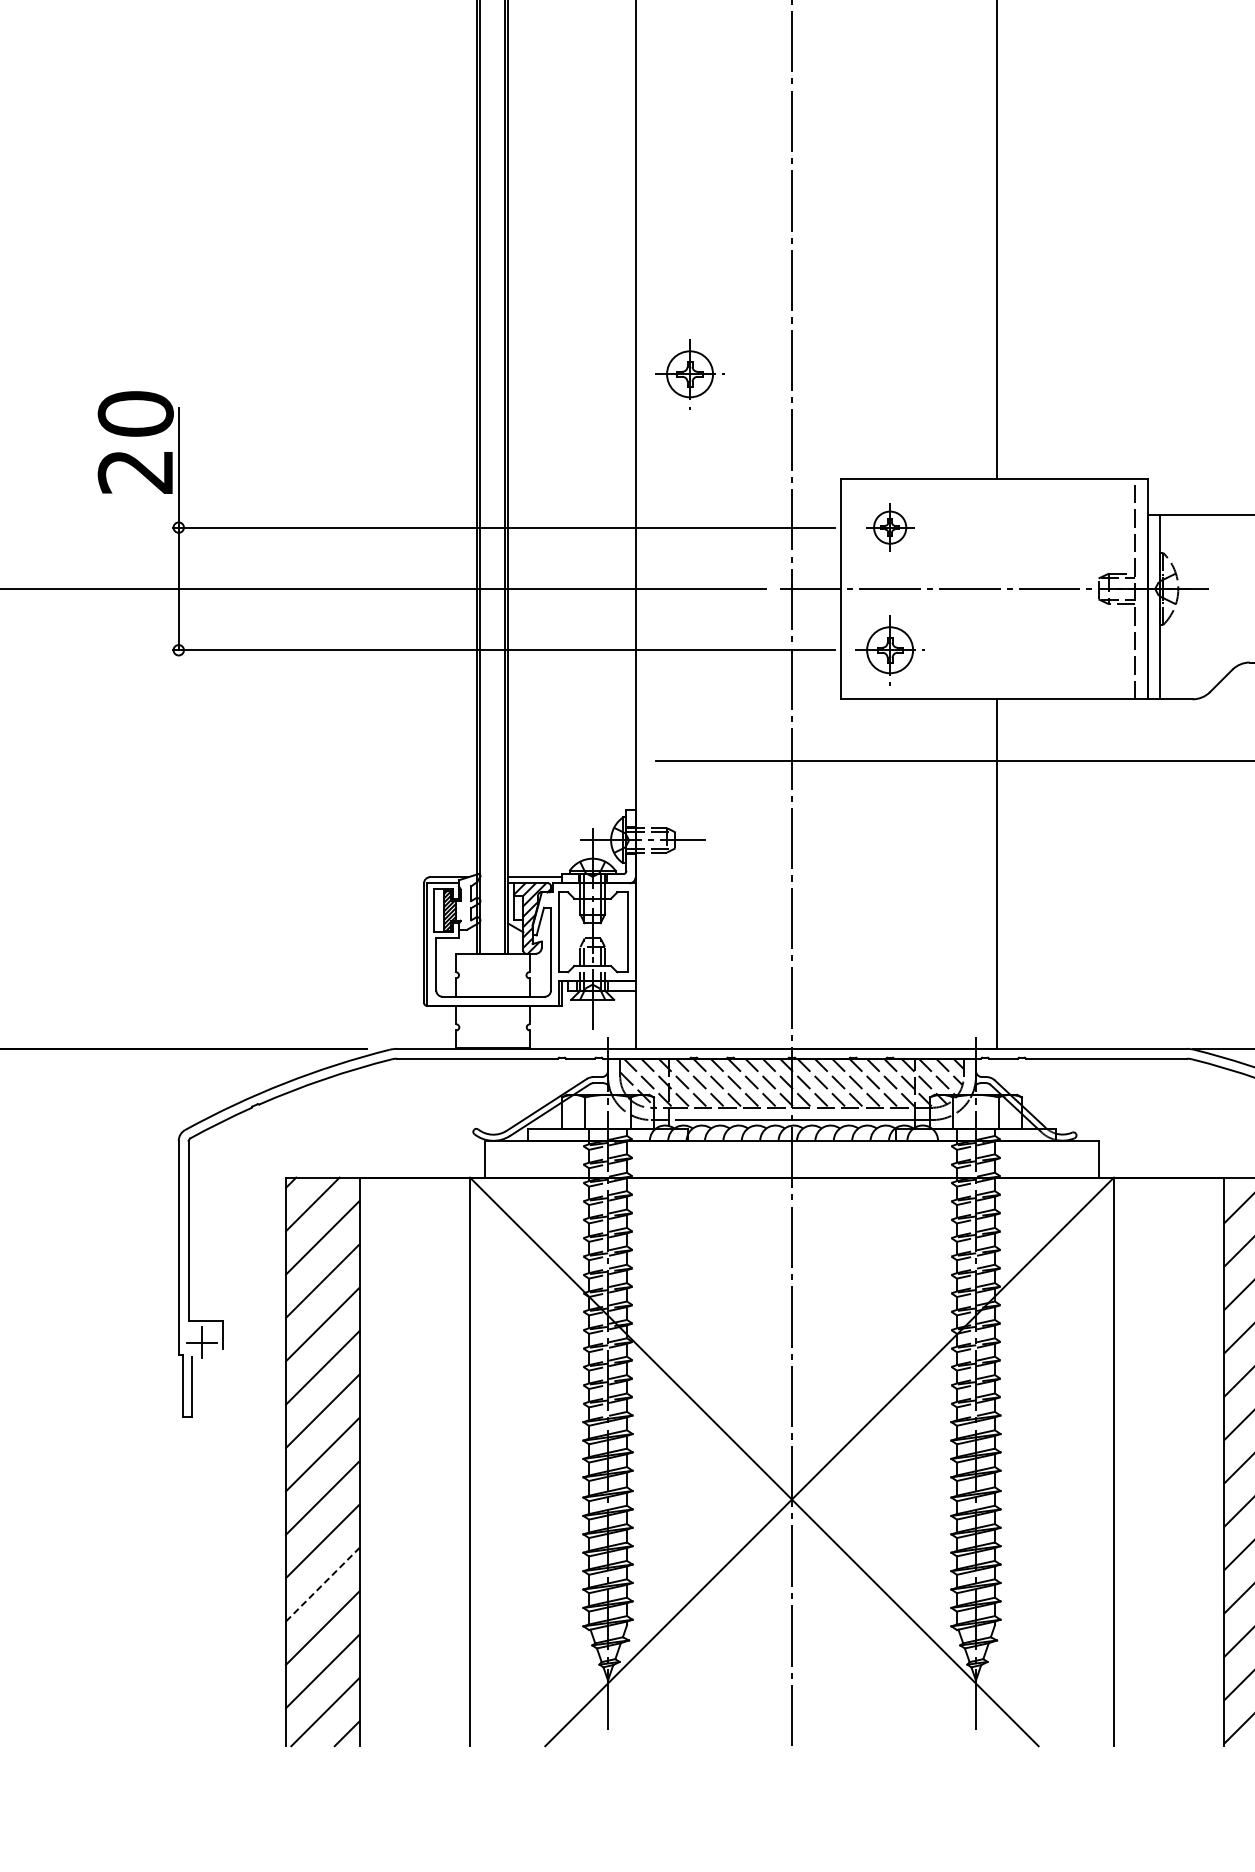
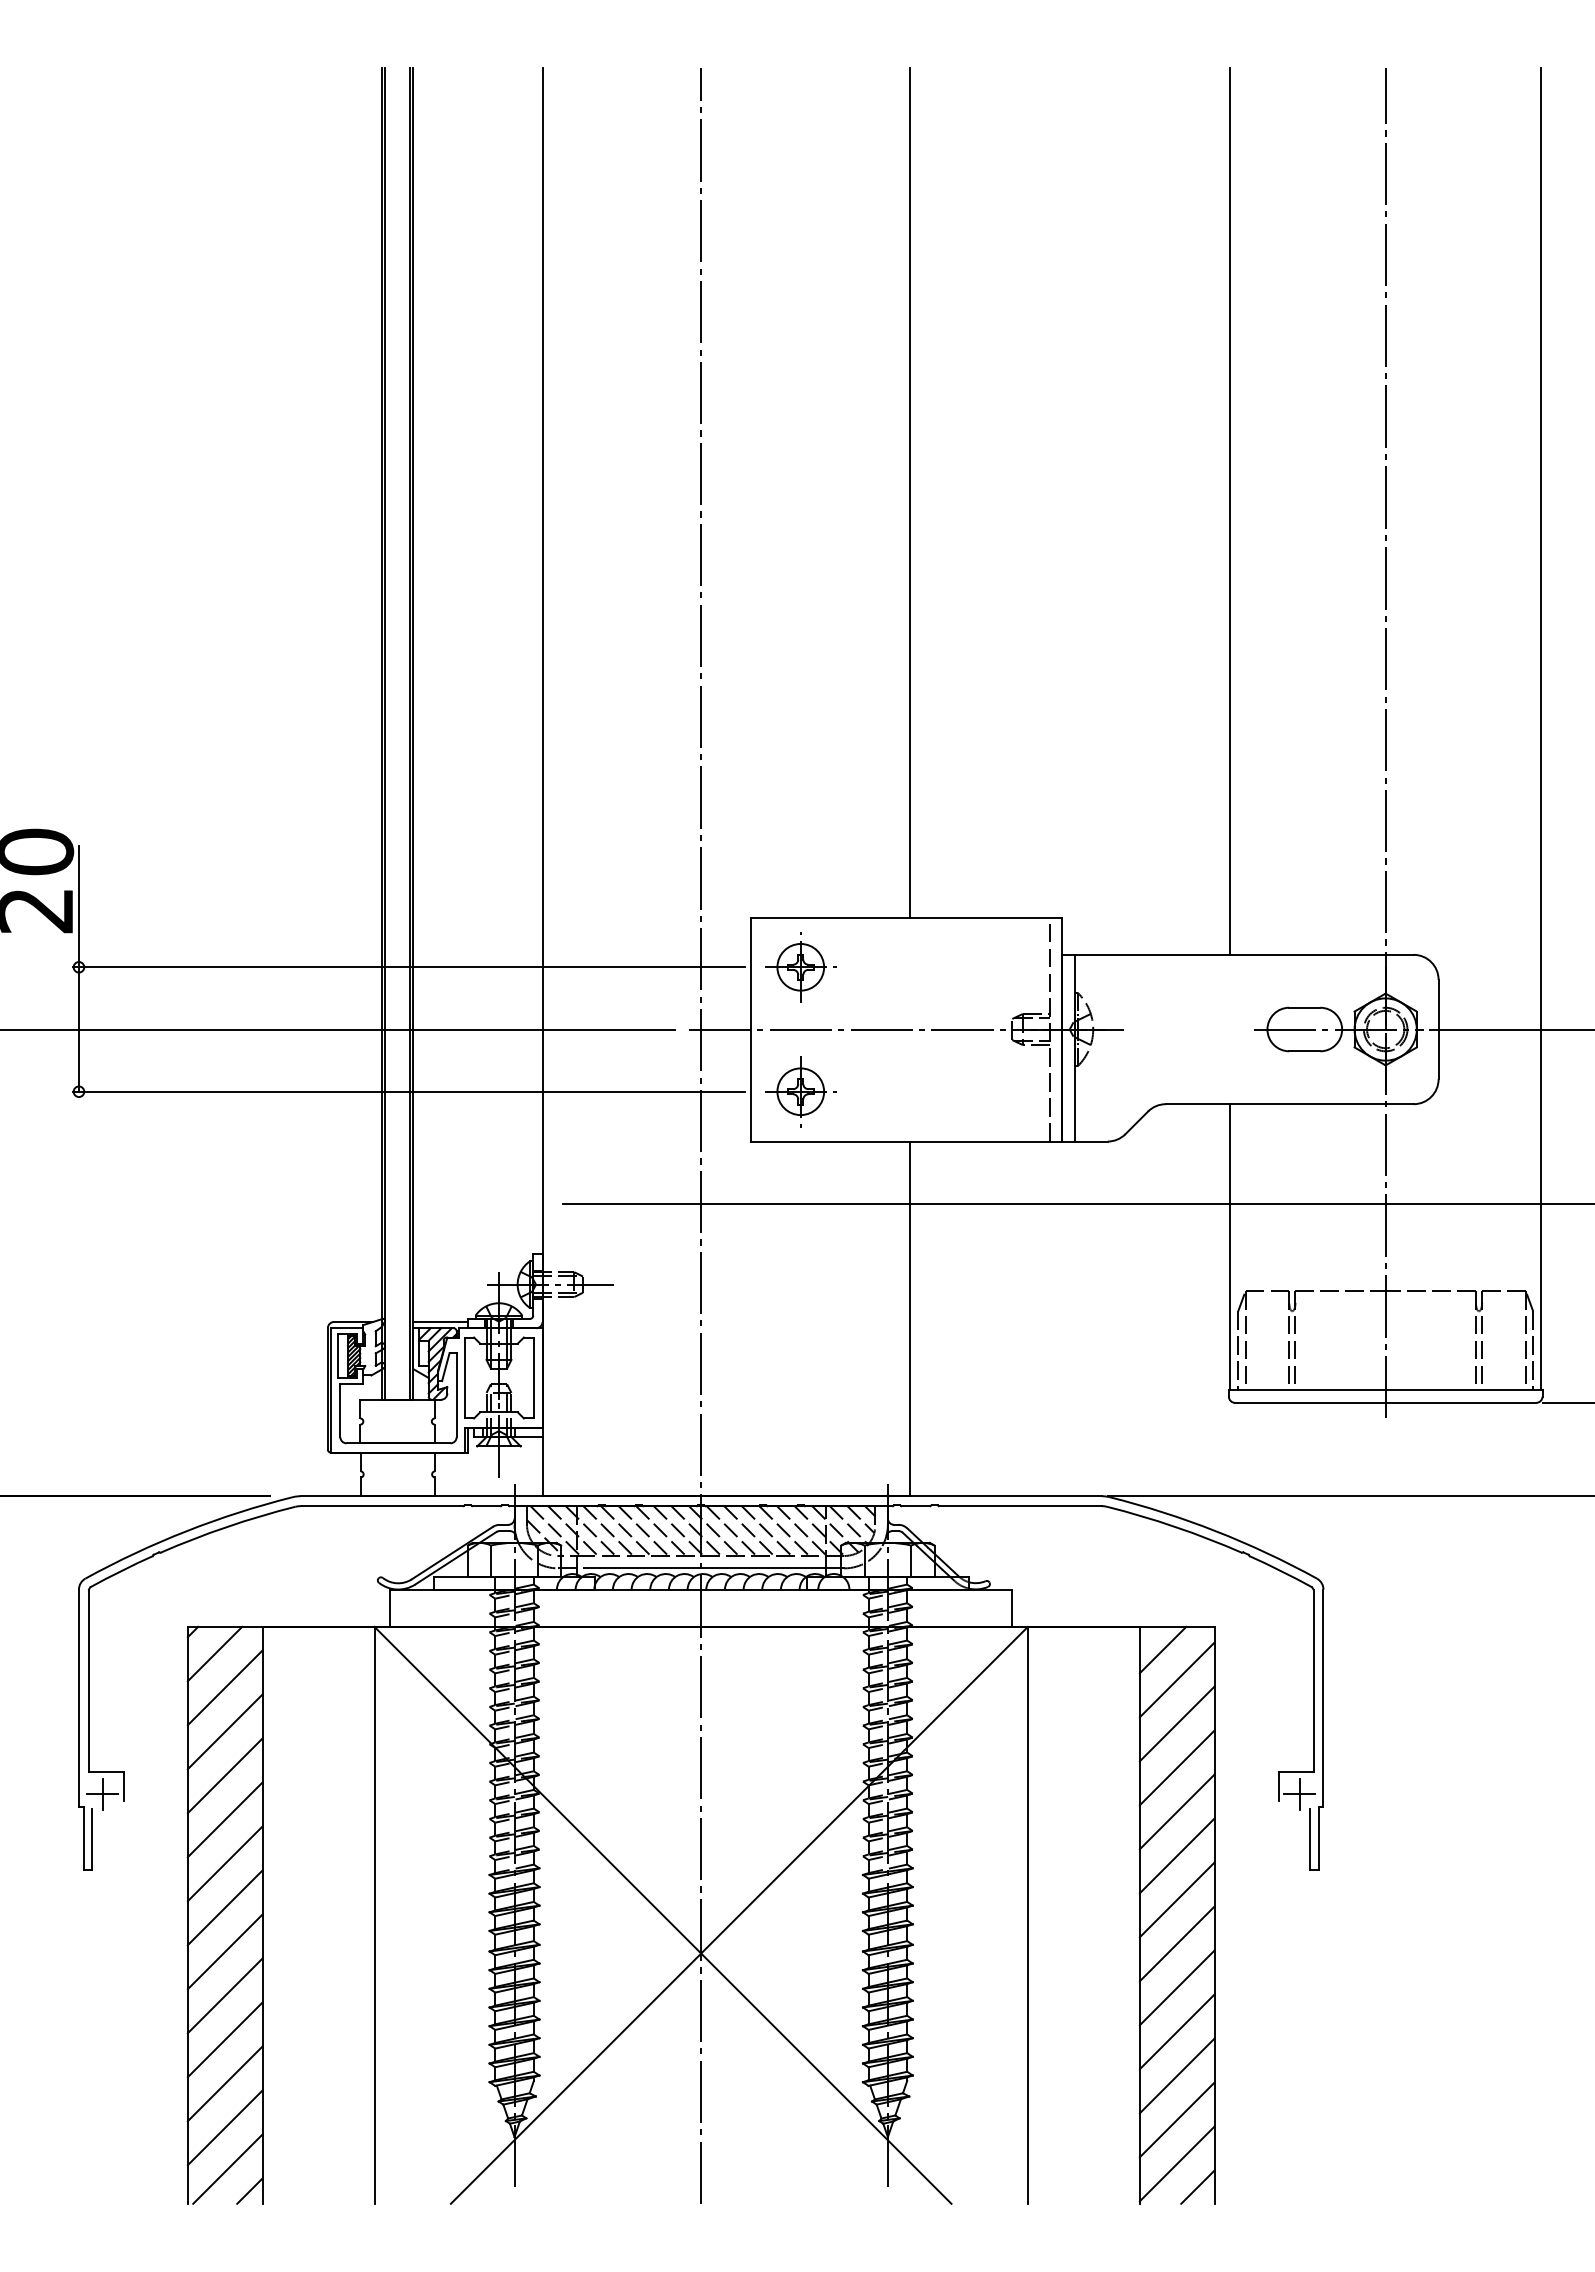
part: (689, 374) -> (597, 811), removed
part: (889, 527) -> (800, 967), size x1.43
line: (323, 1584) -> (225, 2039), dashed -> solid

